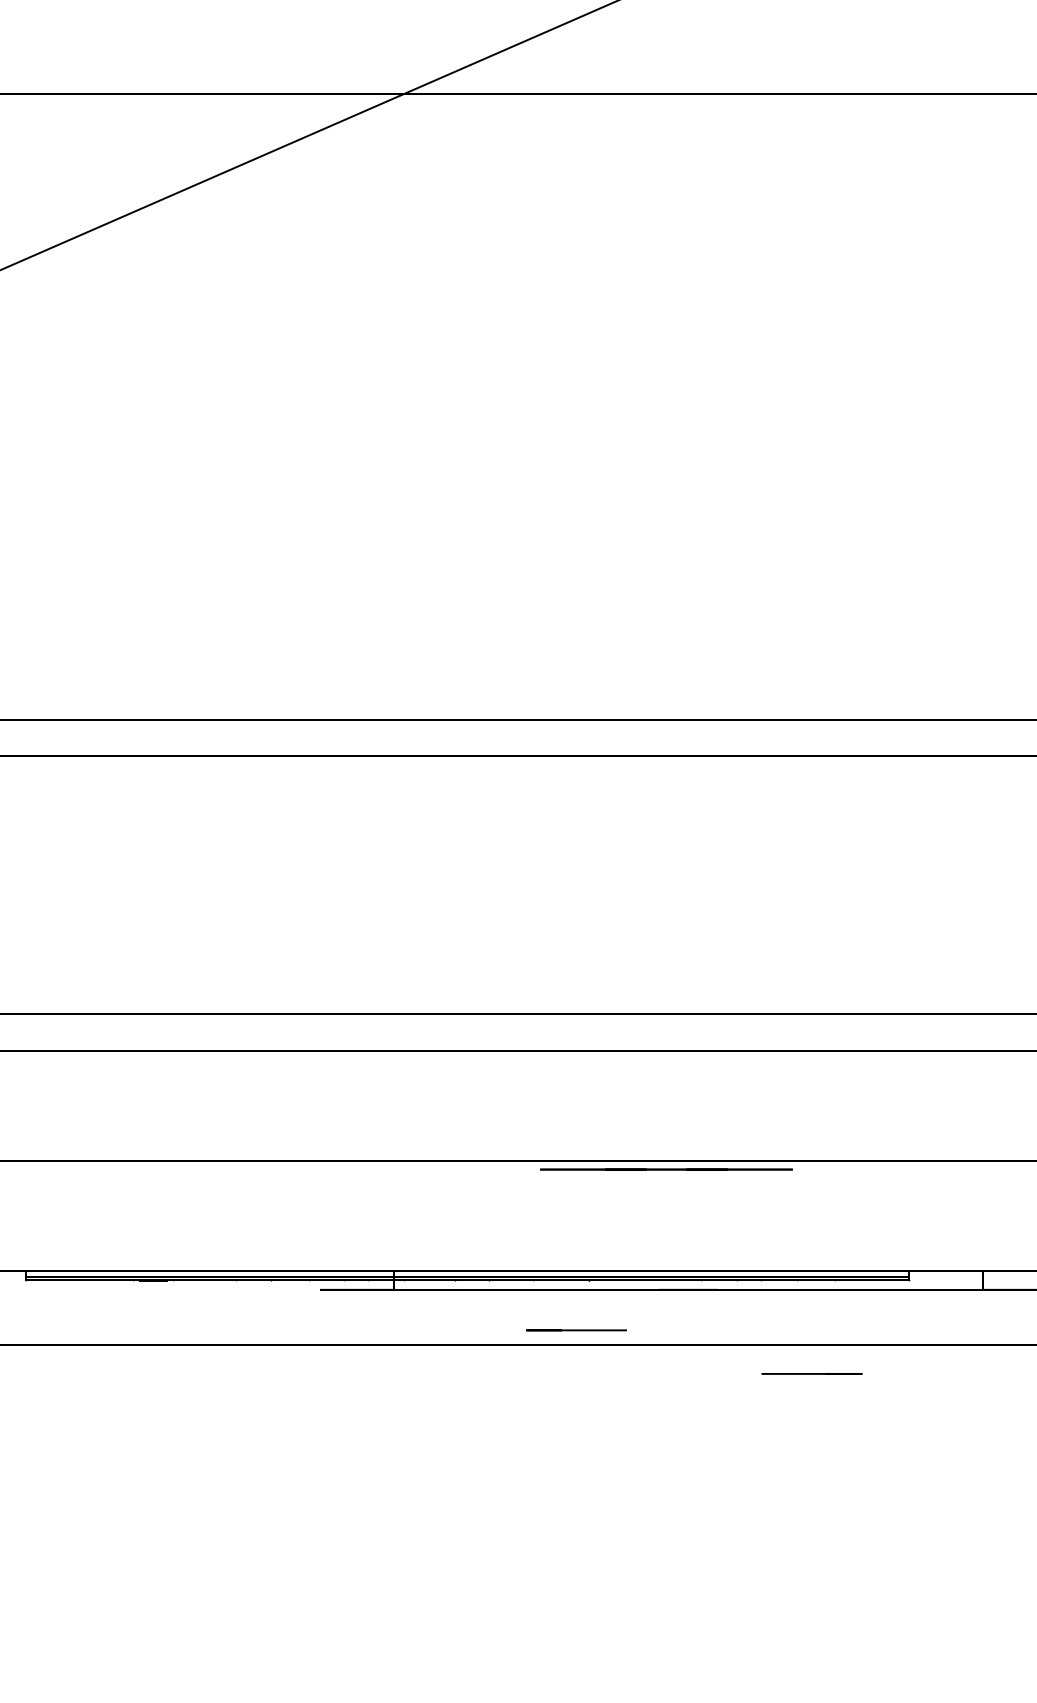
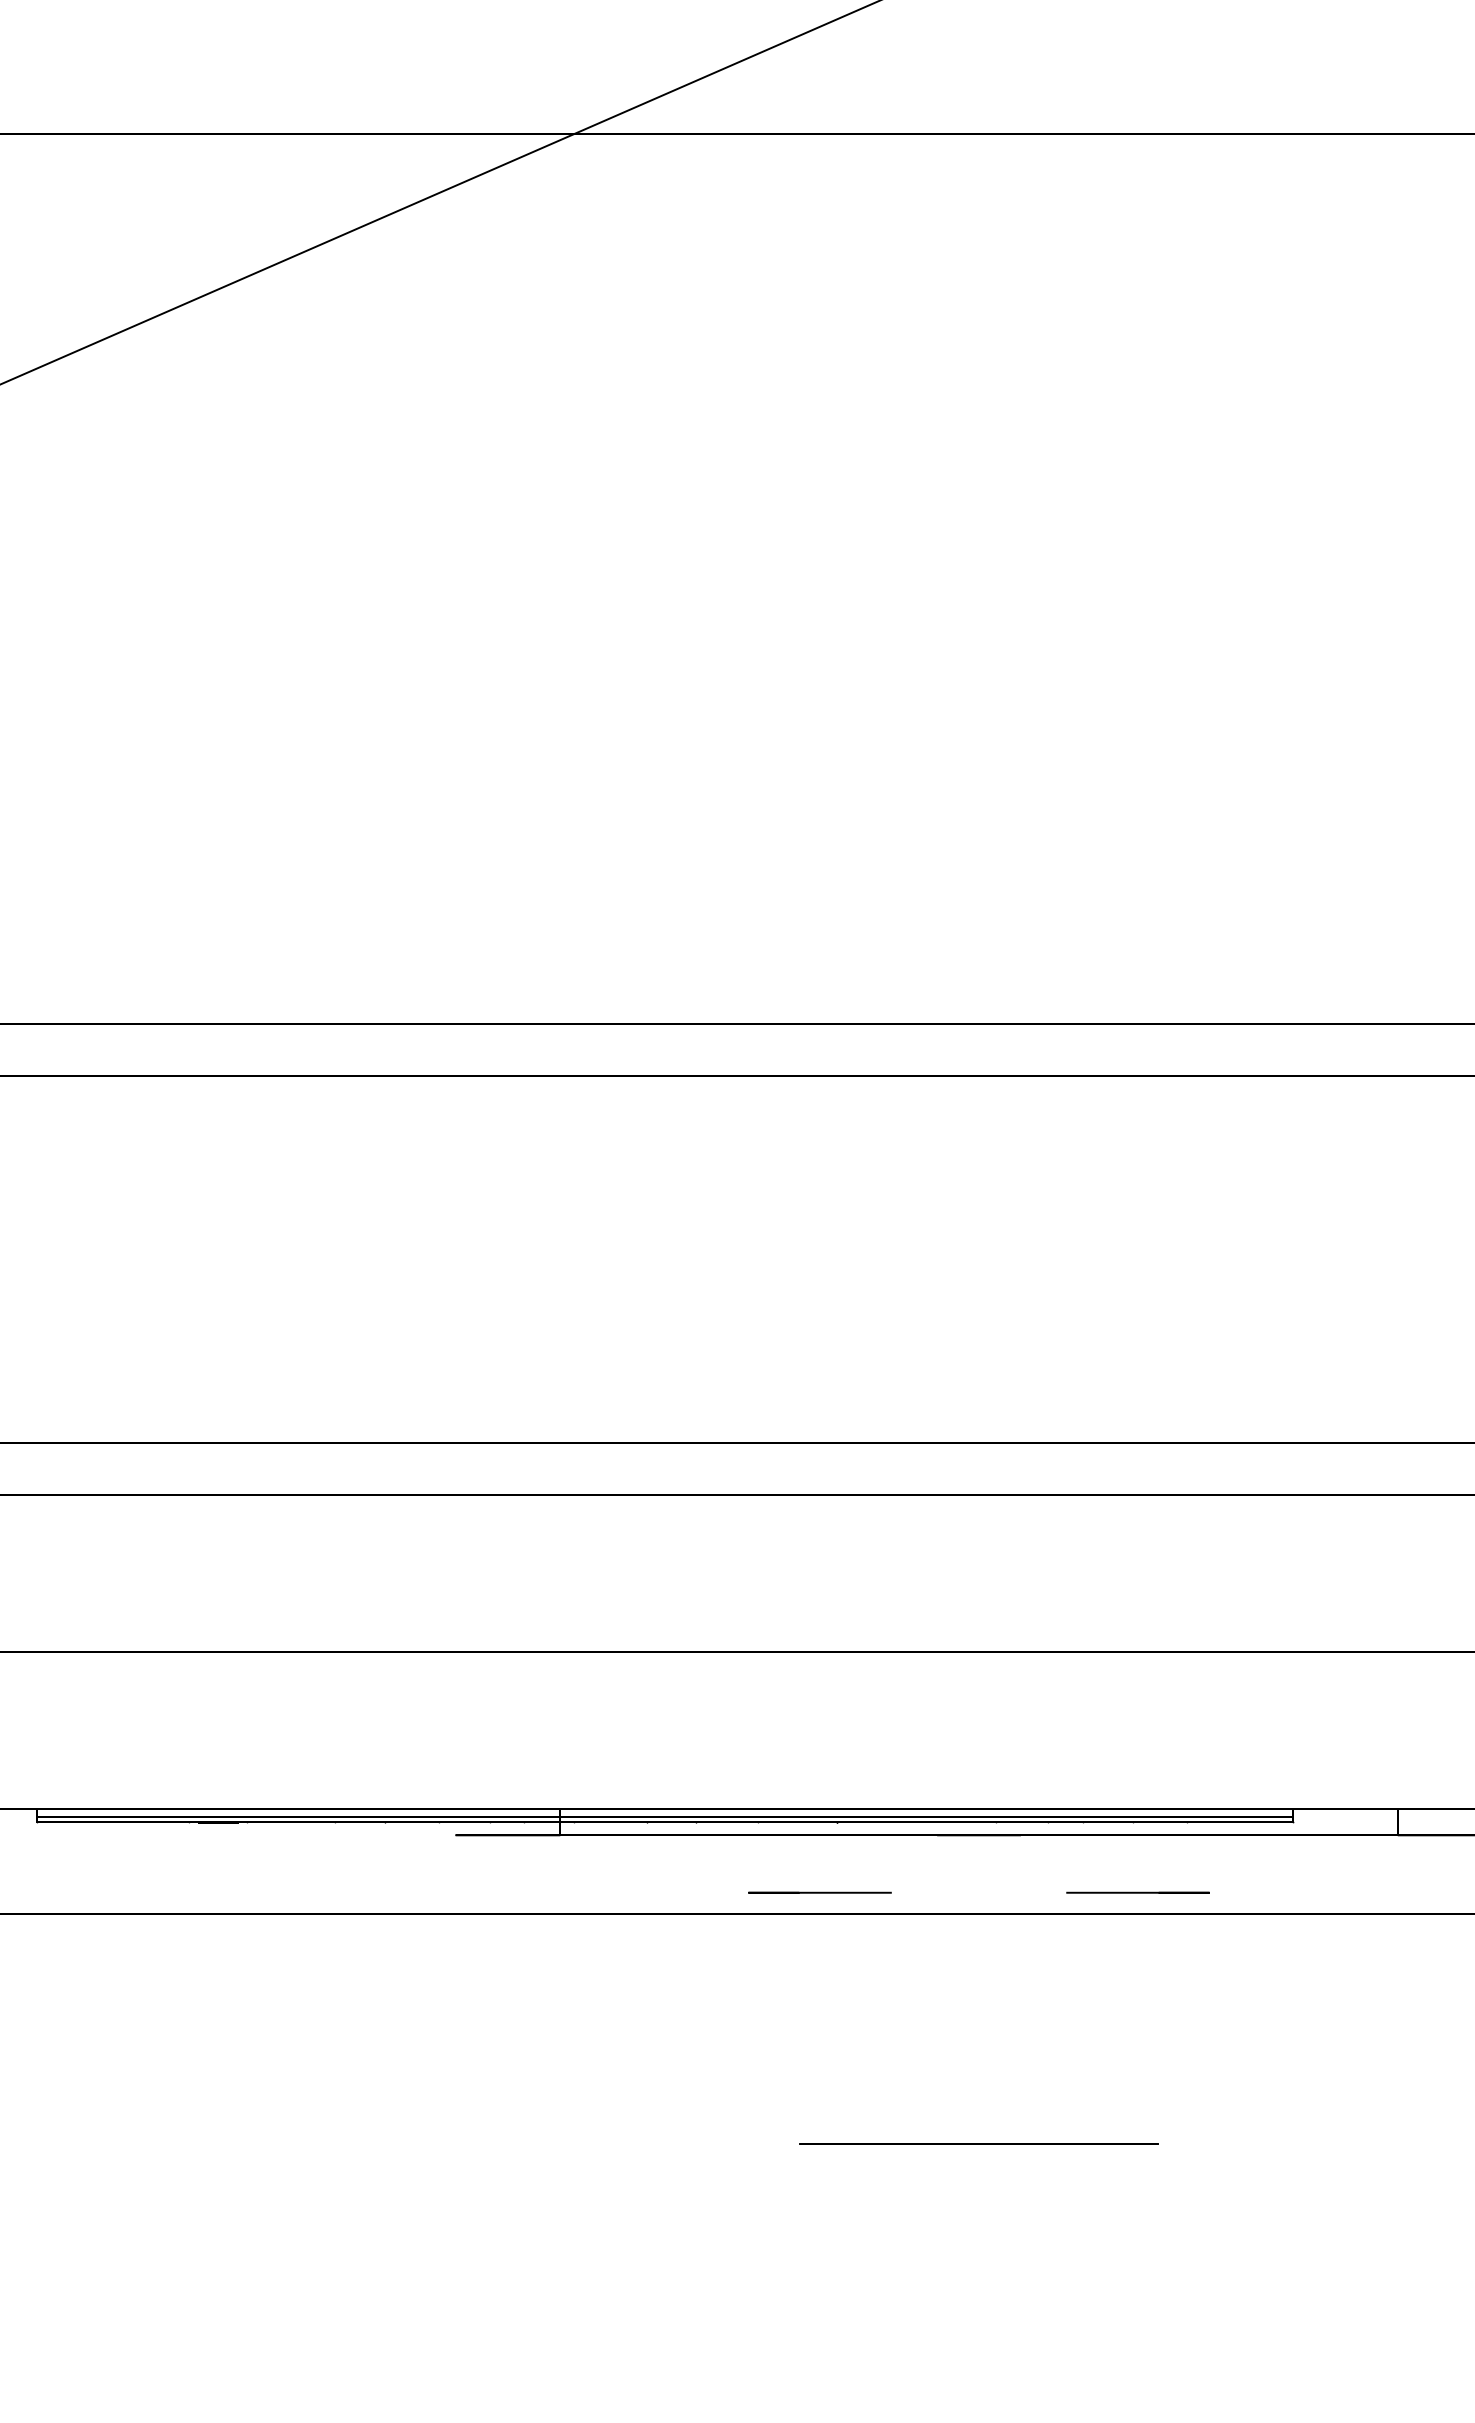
line: (666, 1169) -> (978, 2143), moved
line: (811, 1373) -> (1137, 1892), moved

